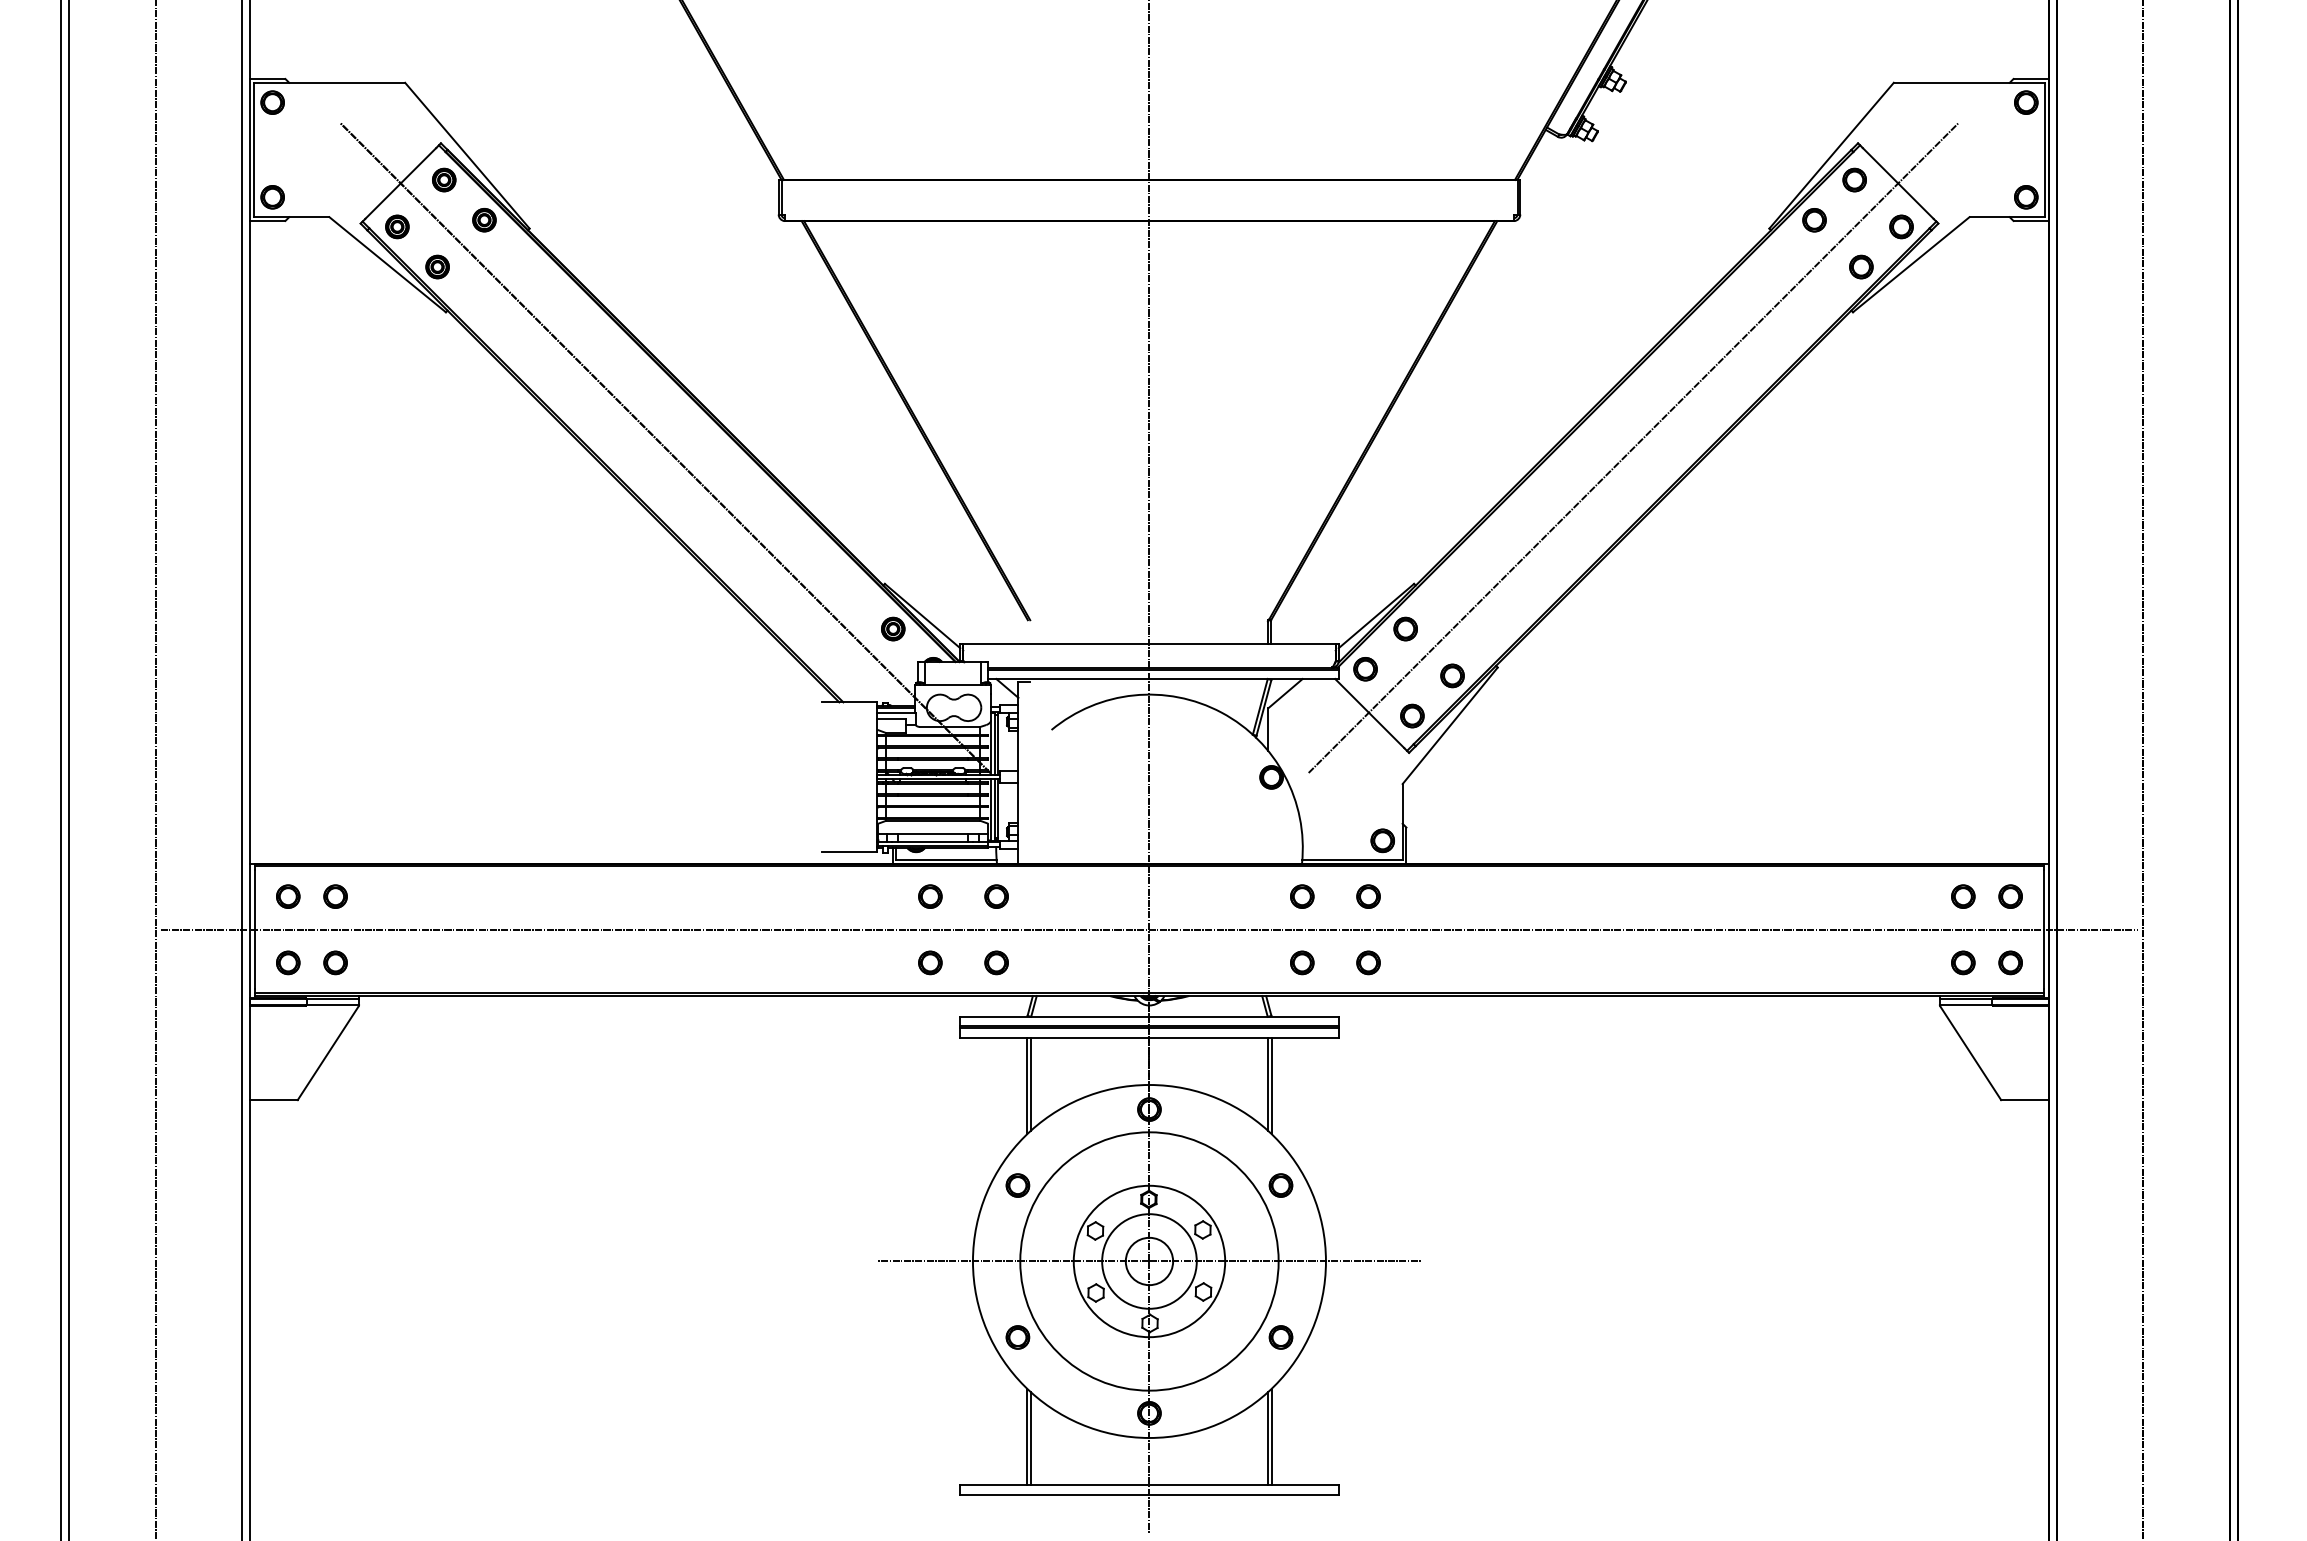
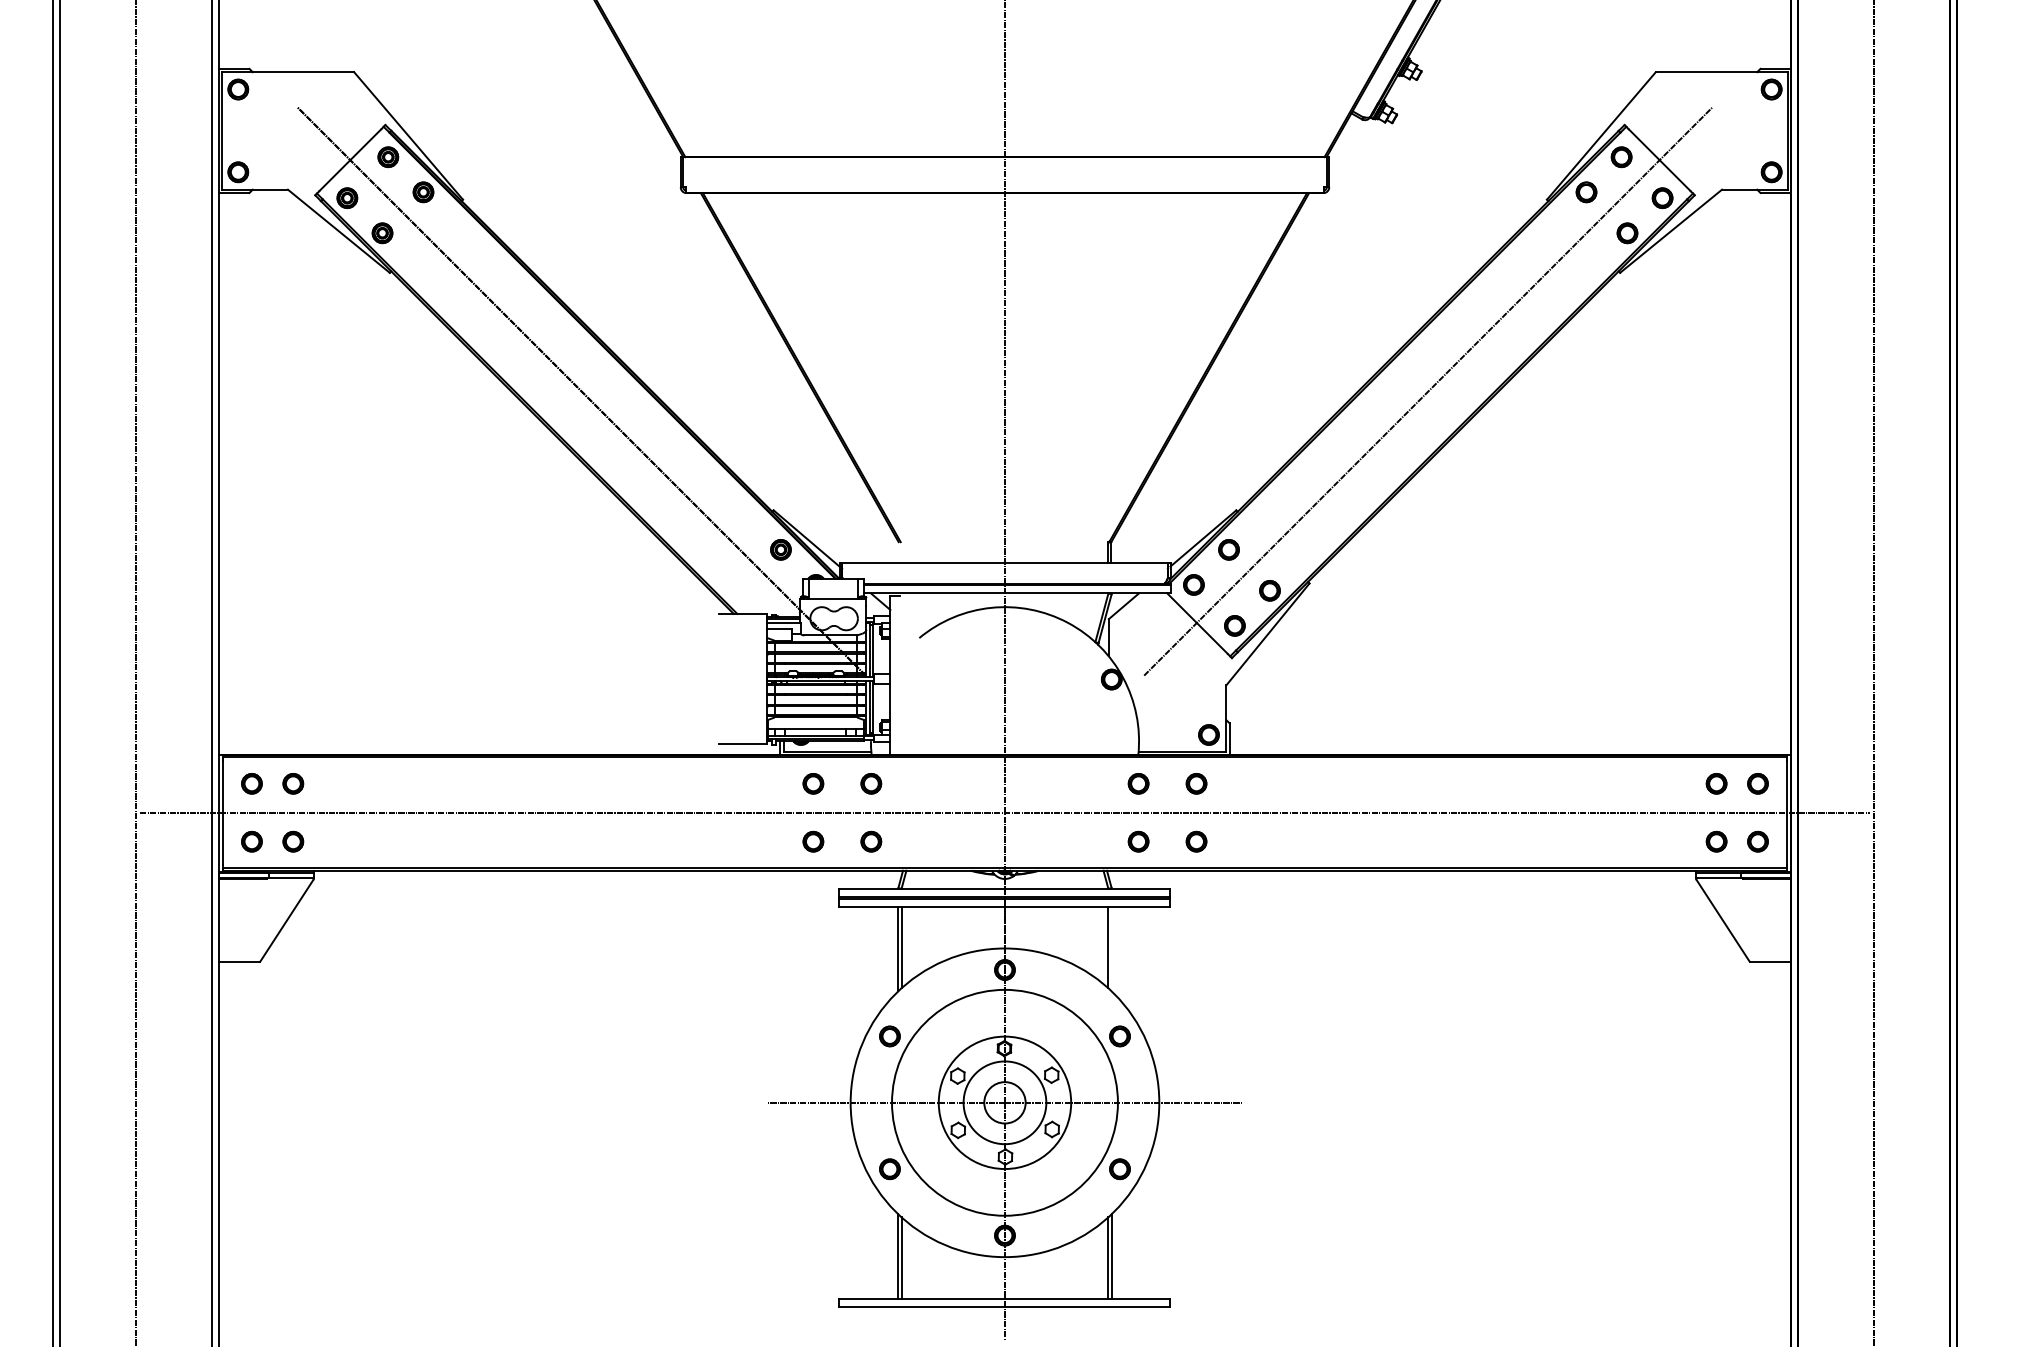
line: (1271, 1085) -> (1111, 948), removed

